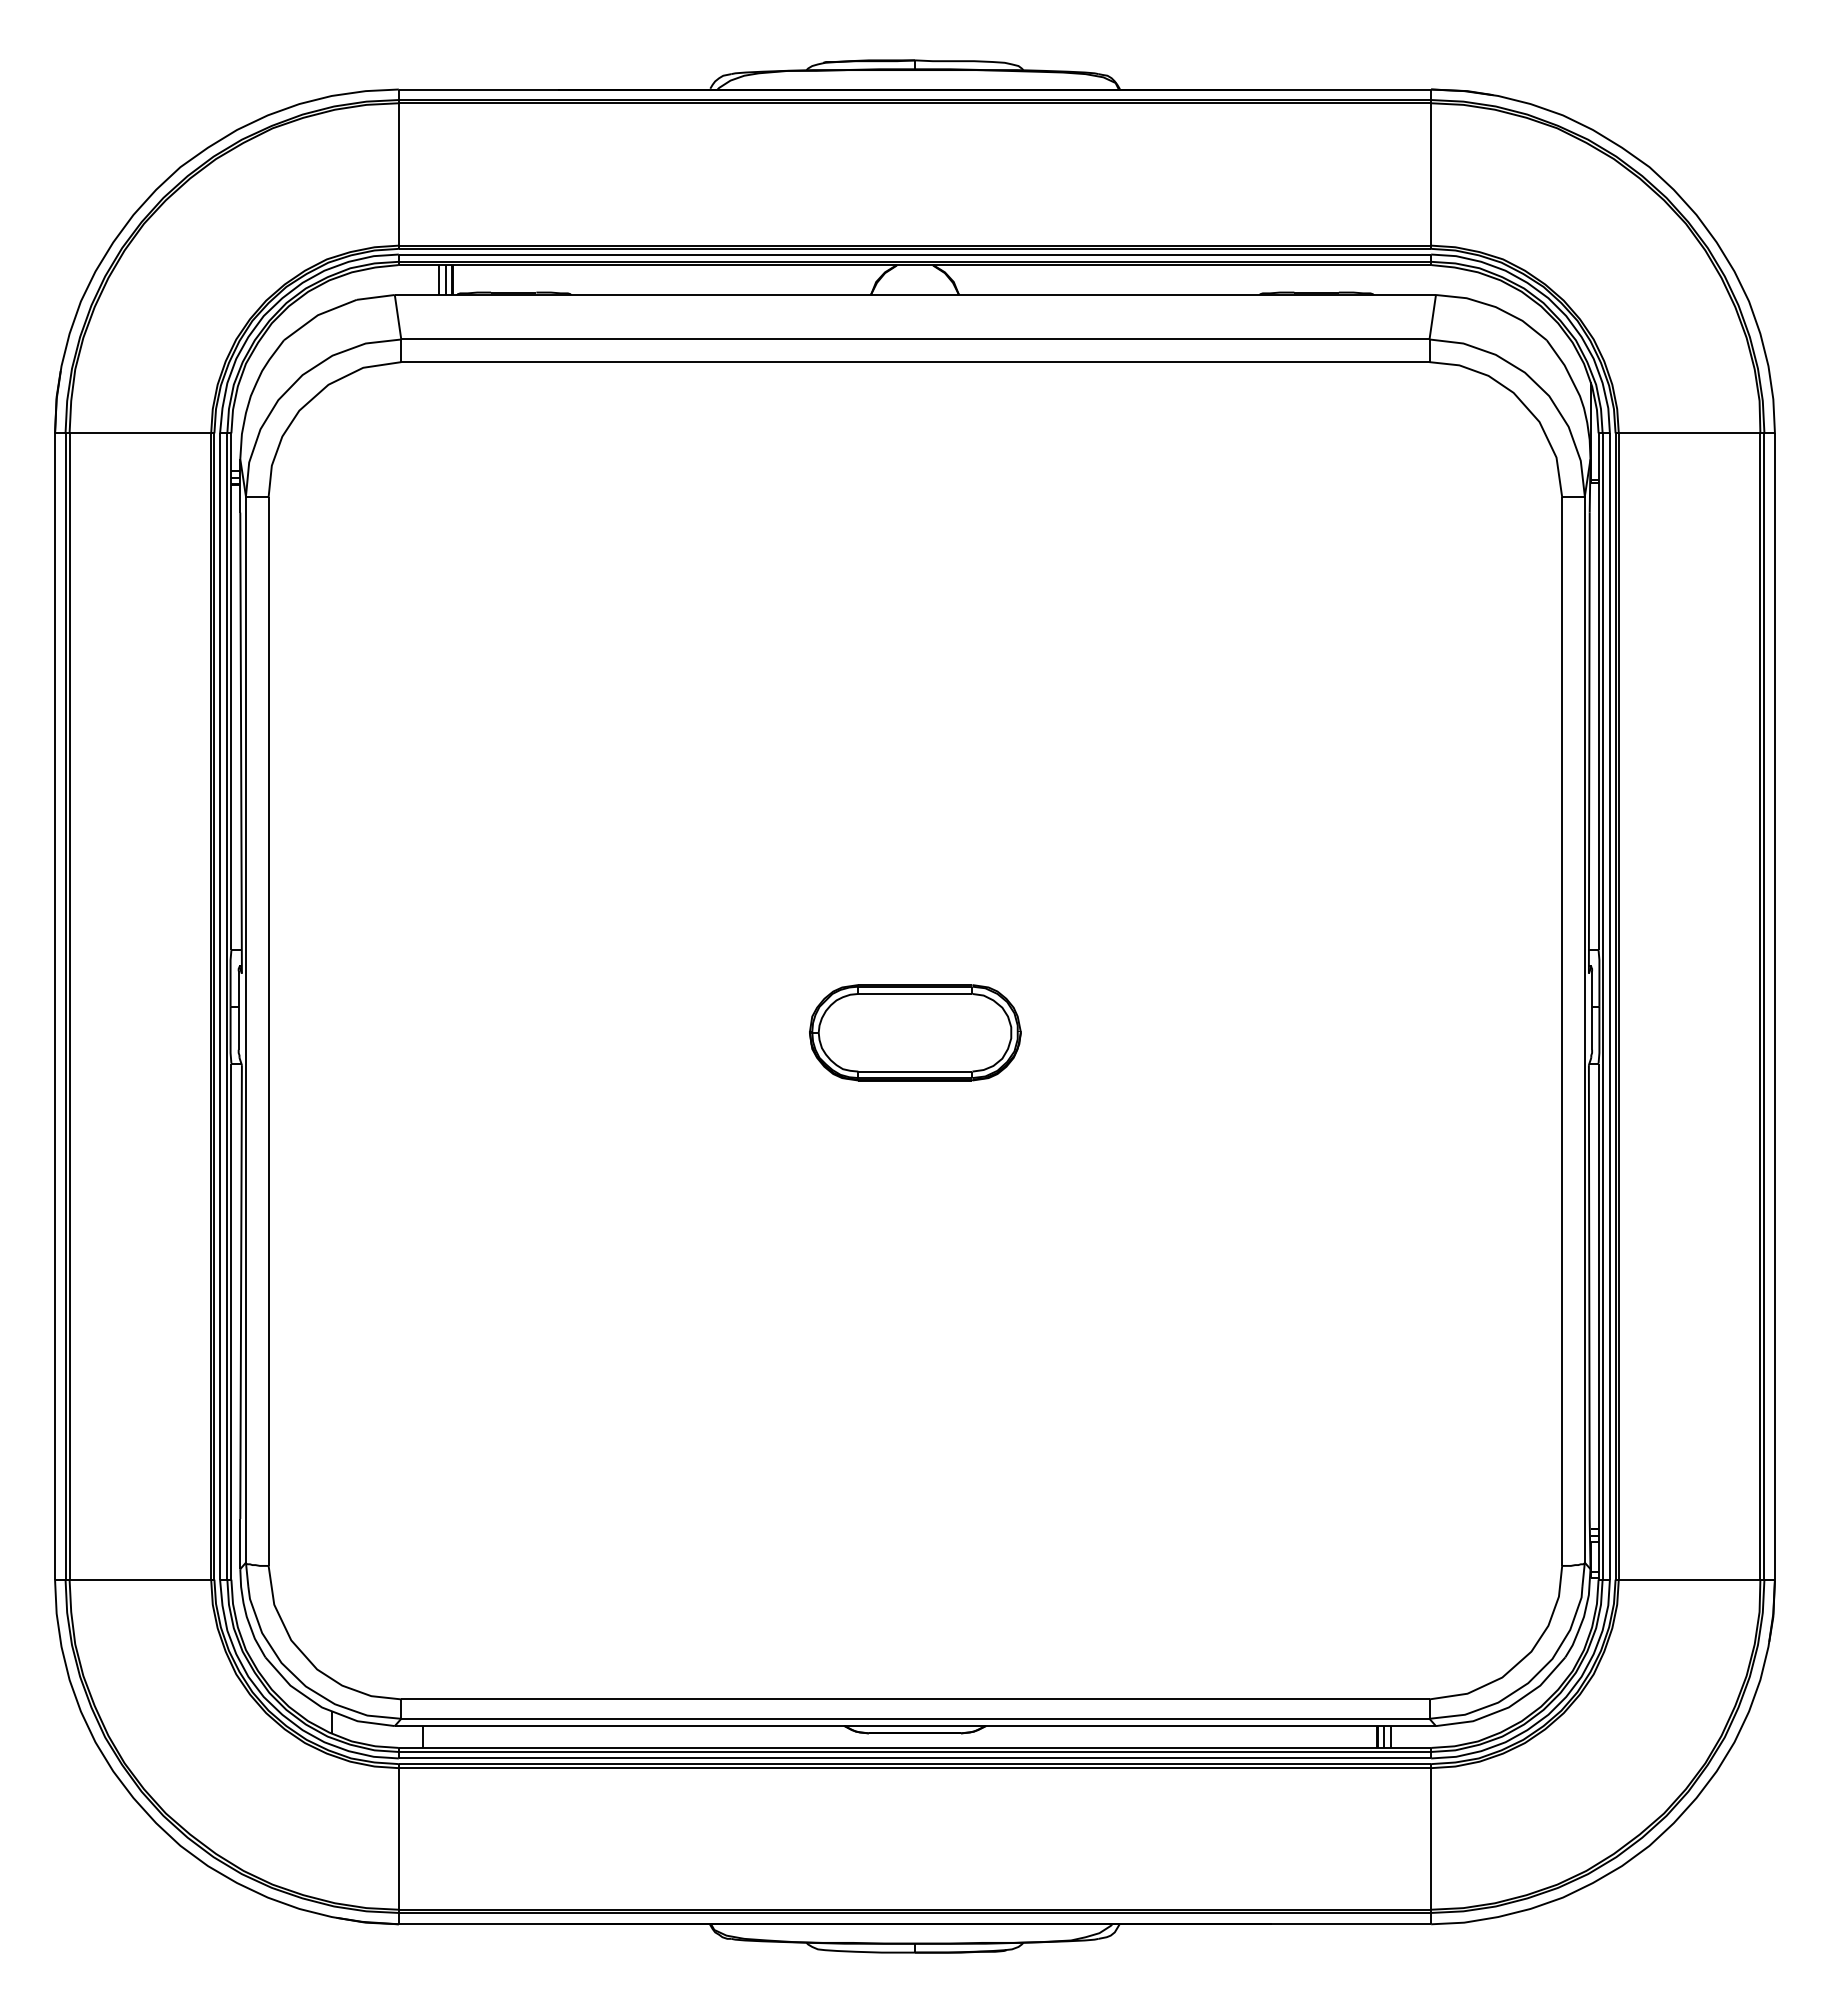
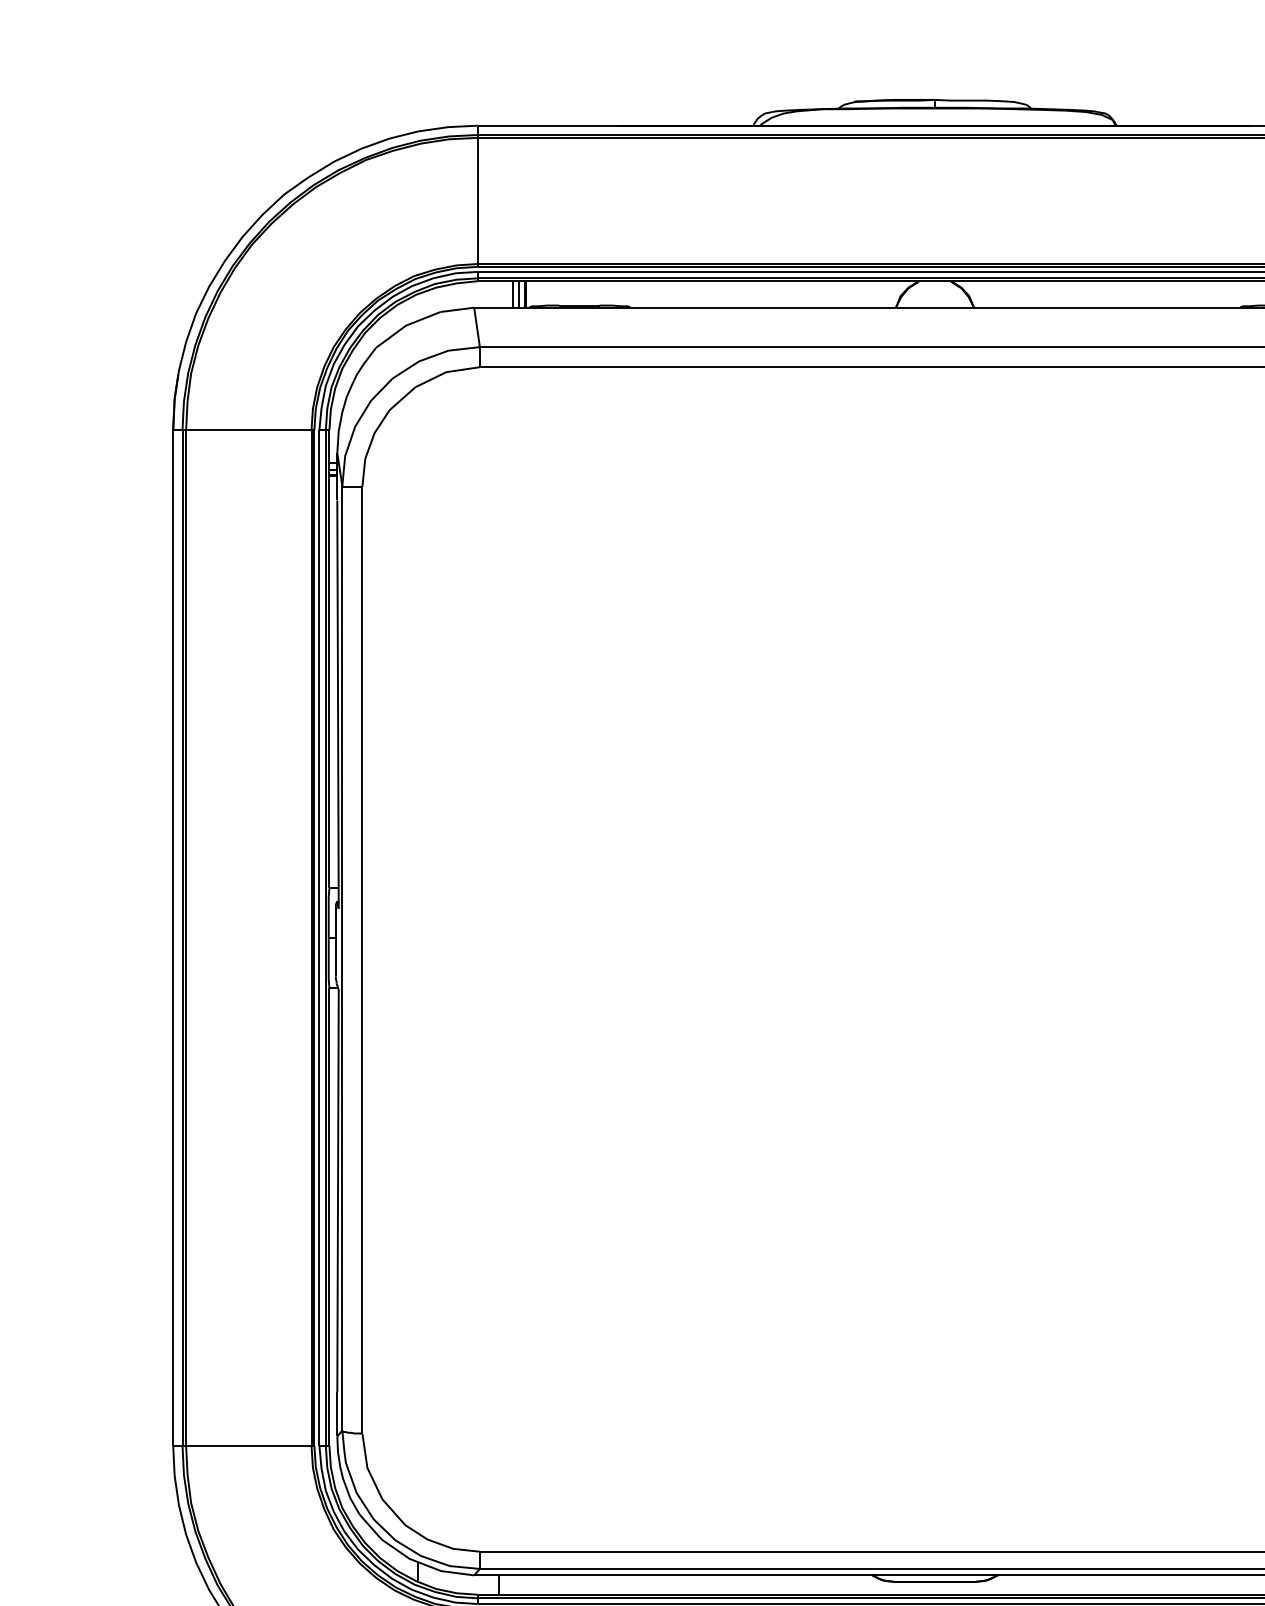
part: (915, 1032) -> (935, 961), removed

